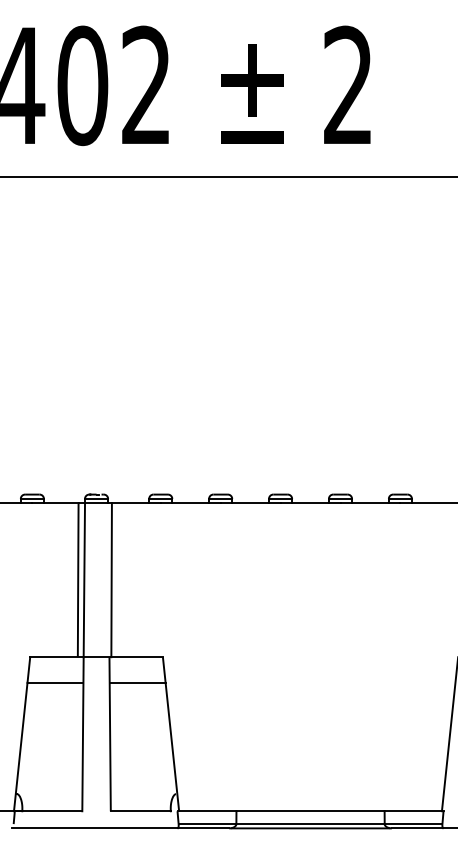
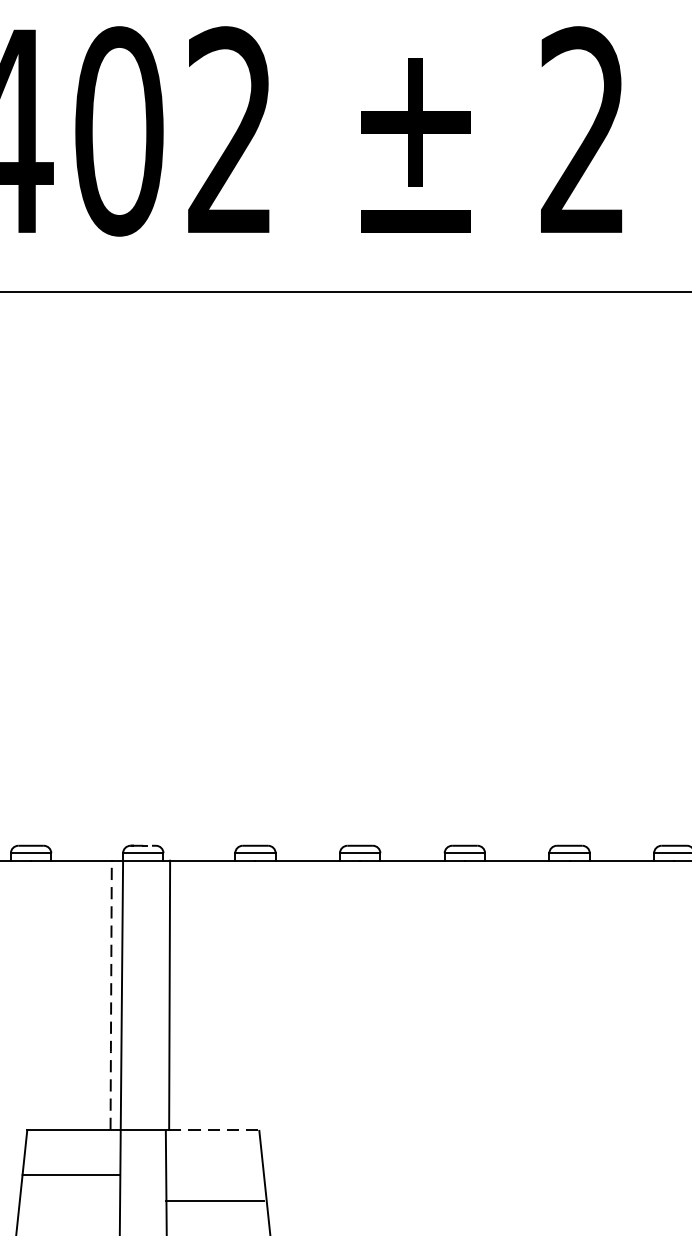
line: (78, 581) -> (111, 997), solid -> dashed
line: (137, 657) -> (214, 1130), solid -> dashed
line: (137, 682) -> (214, 1200), moved

